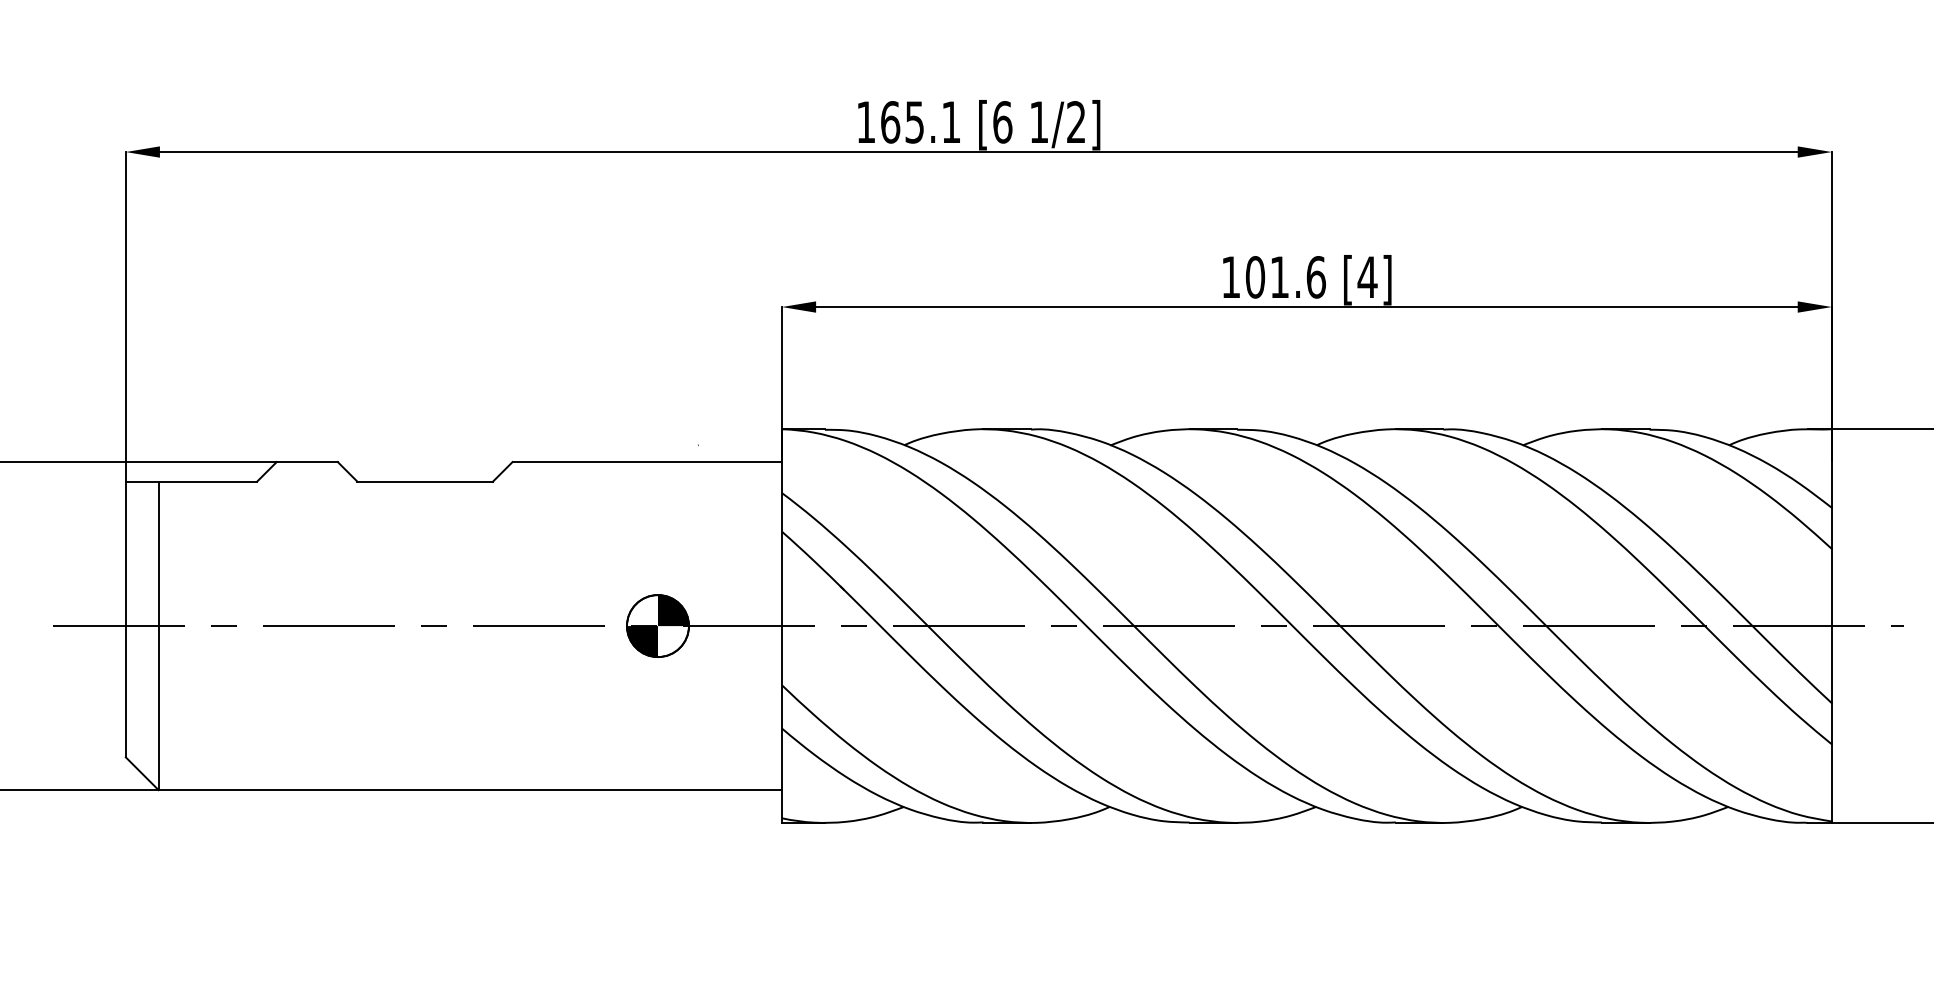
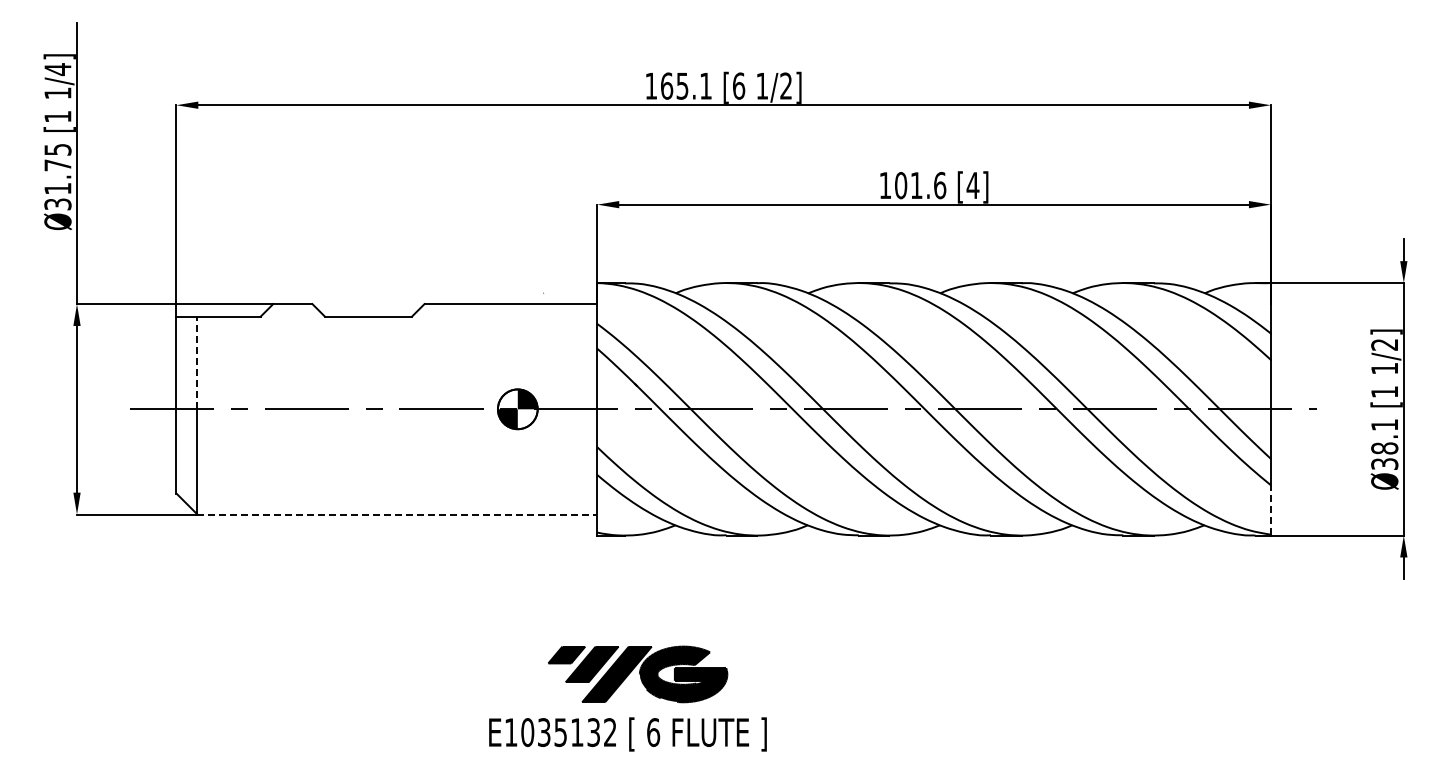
line: (158, 553) -> (197, 362), solid -> dashed
line: (1831, 782) -> (1270, 509), solid -> dashed
line: (470, 790) -> (397, 514), solid -> dashed

